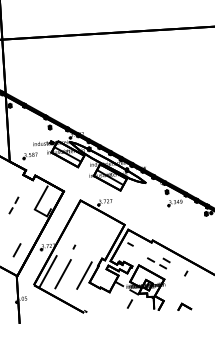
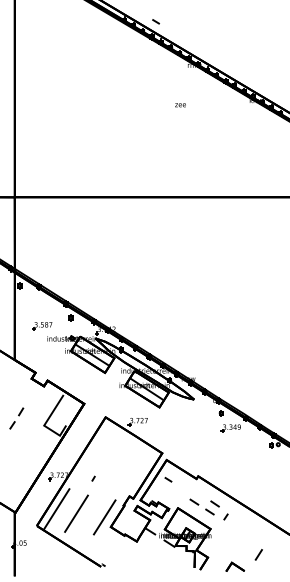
part: (30, 156) -> (42, 326), moved
line: (17, 250) -> (17, 478), removed
line: (185, 273) -> (225, 516), moved
line: (129, 303) -> (258, 554), moved

